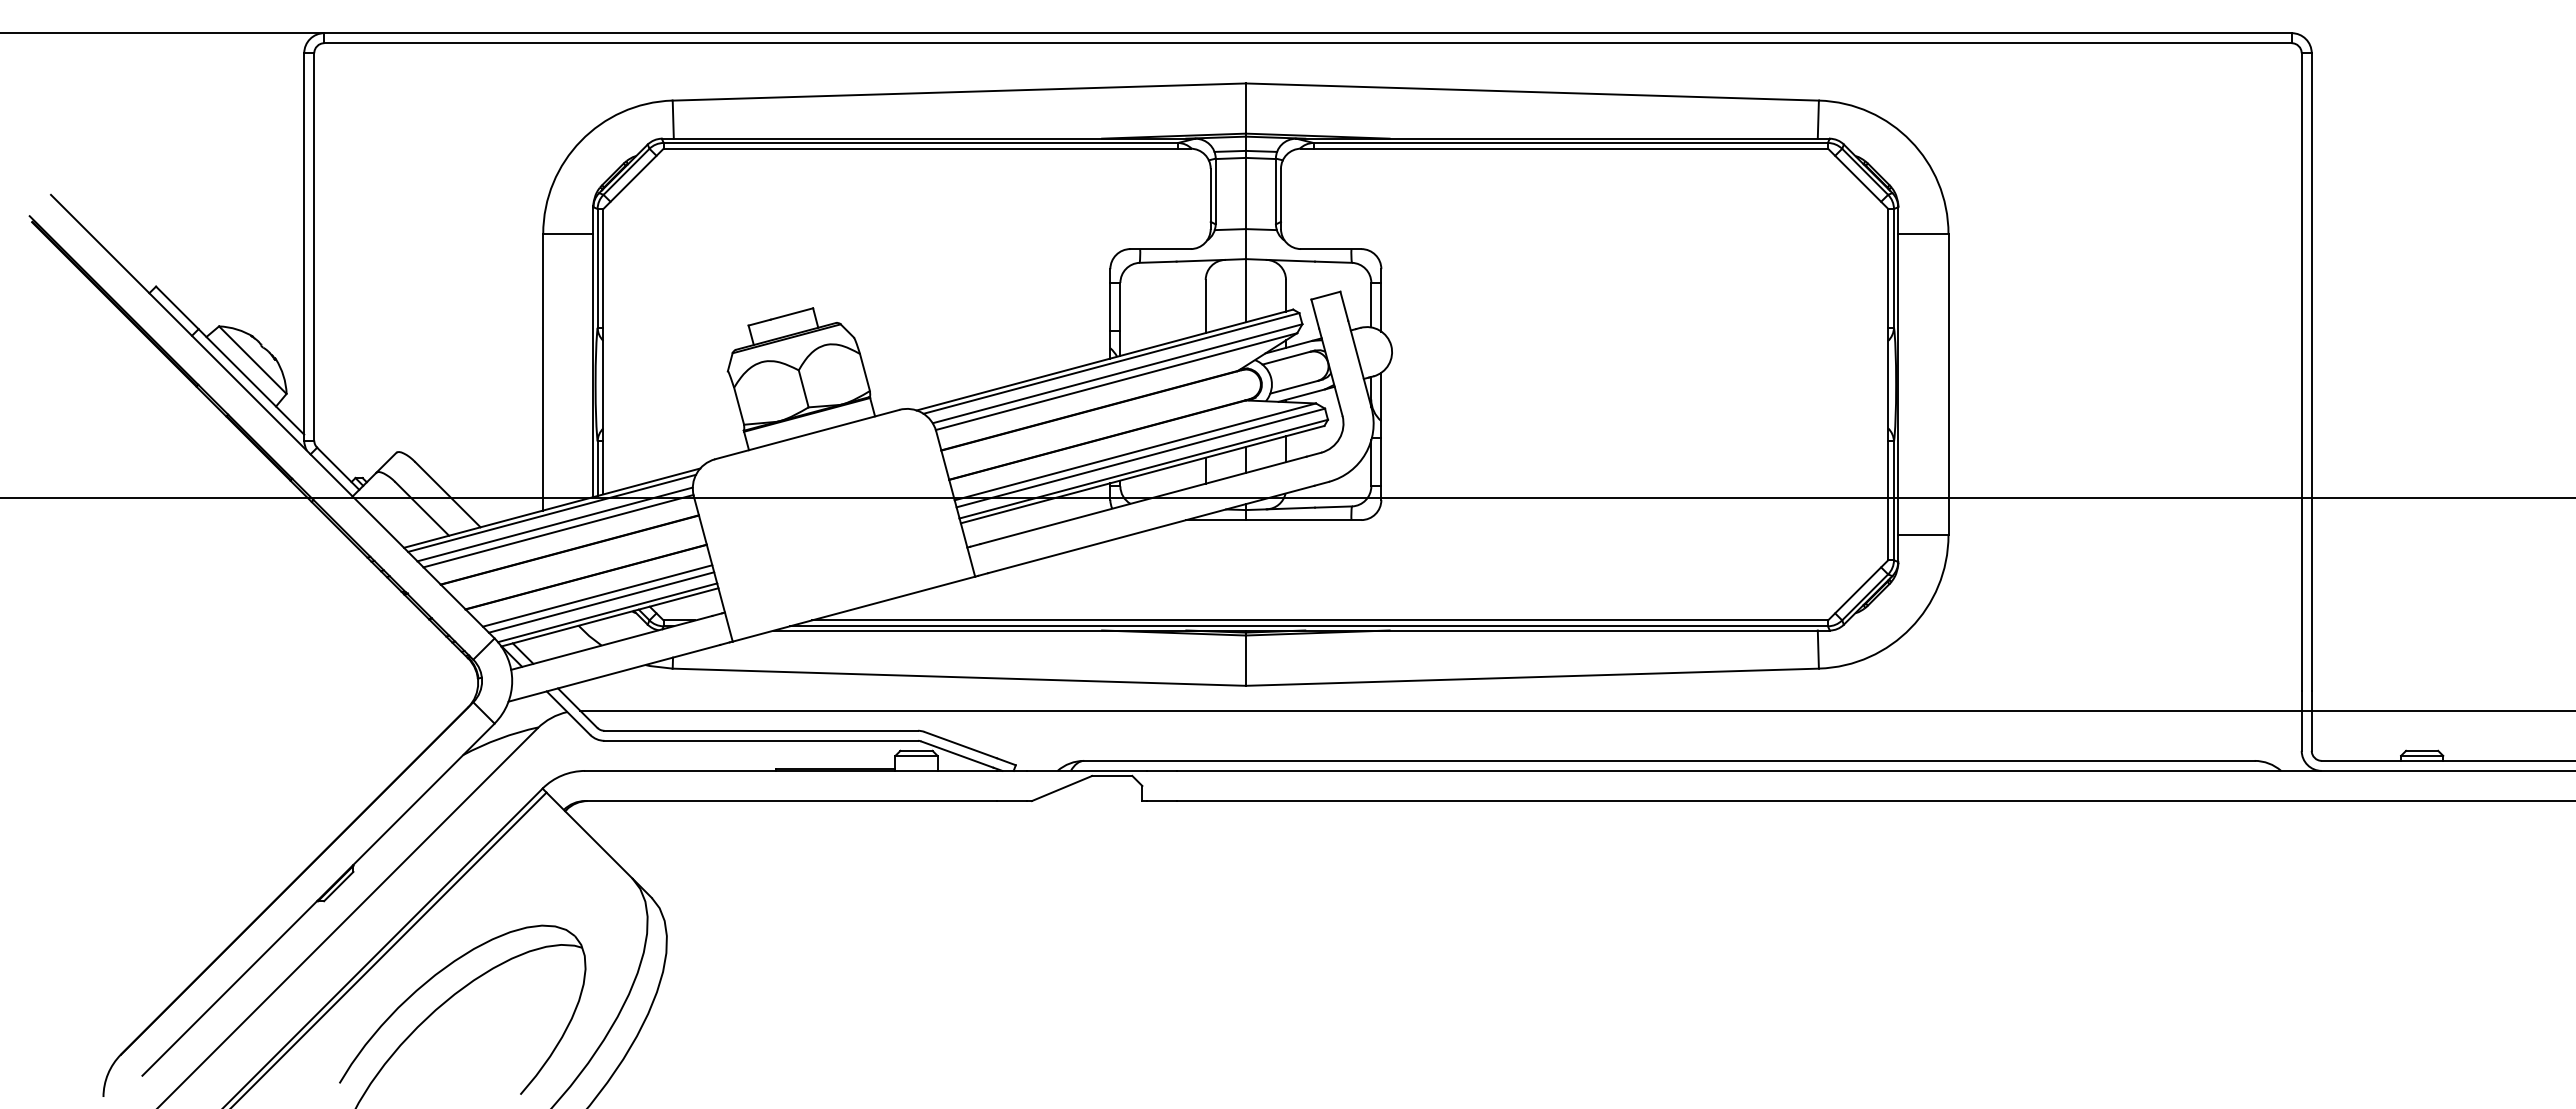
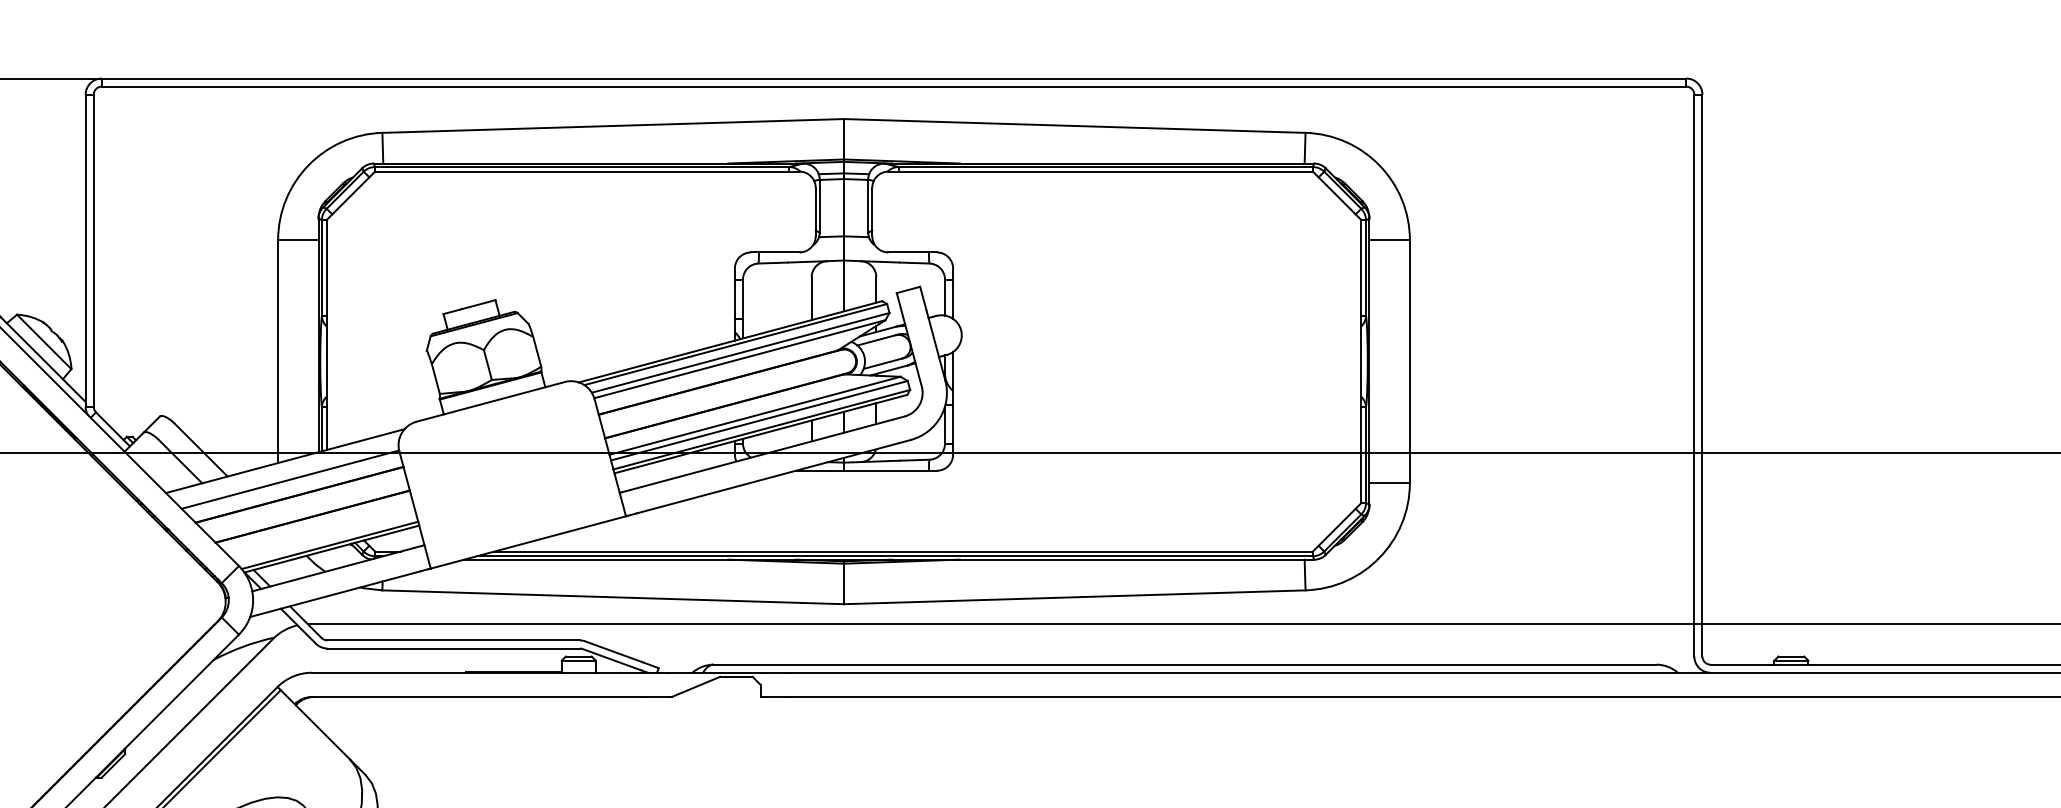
line: (552, 512) -> (285, 464), removed
line: (554, 524) -> (287, 474), removed
line: (597, 595) -> (321, 531), removed
line: (601, 602) -> (325, 537), removed

